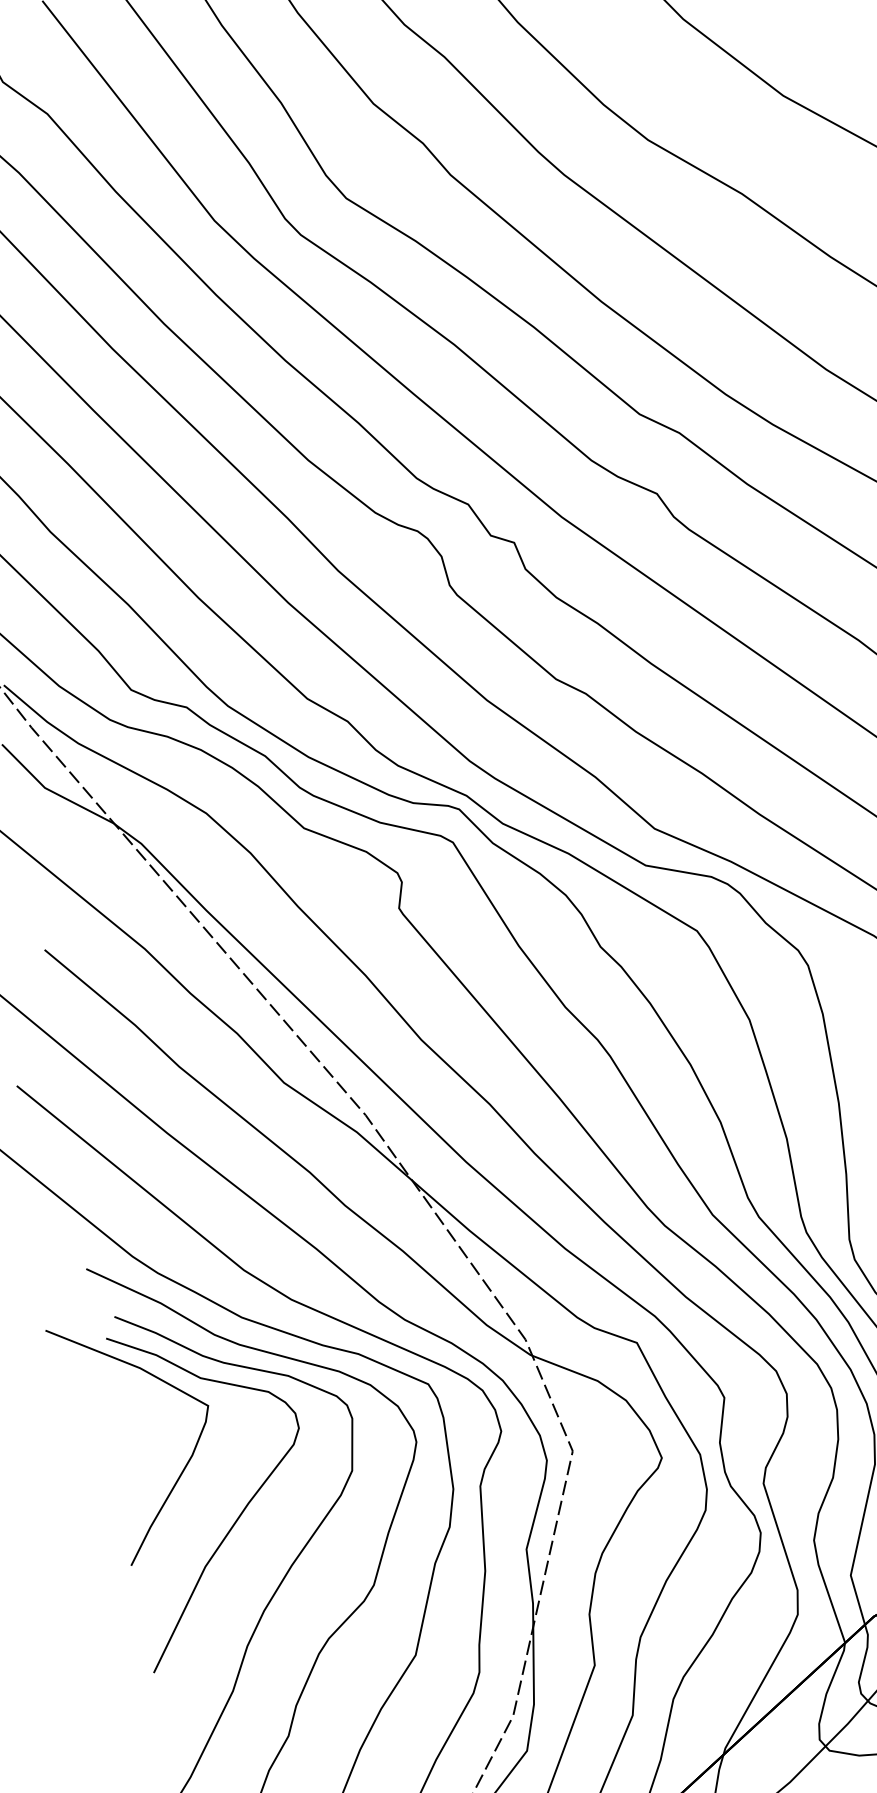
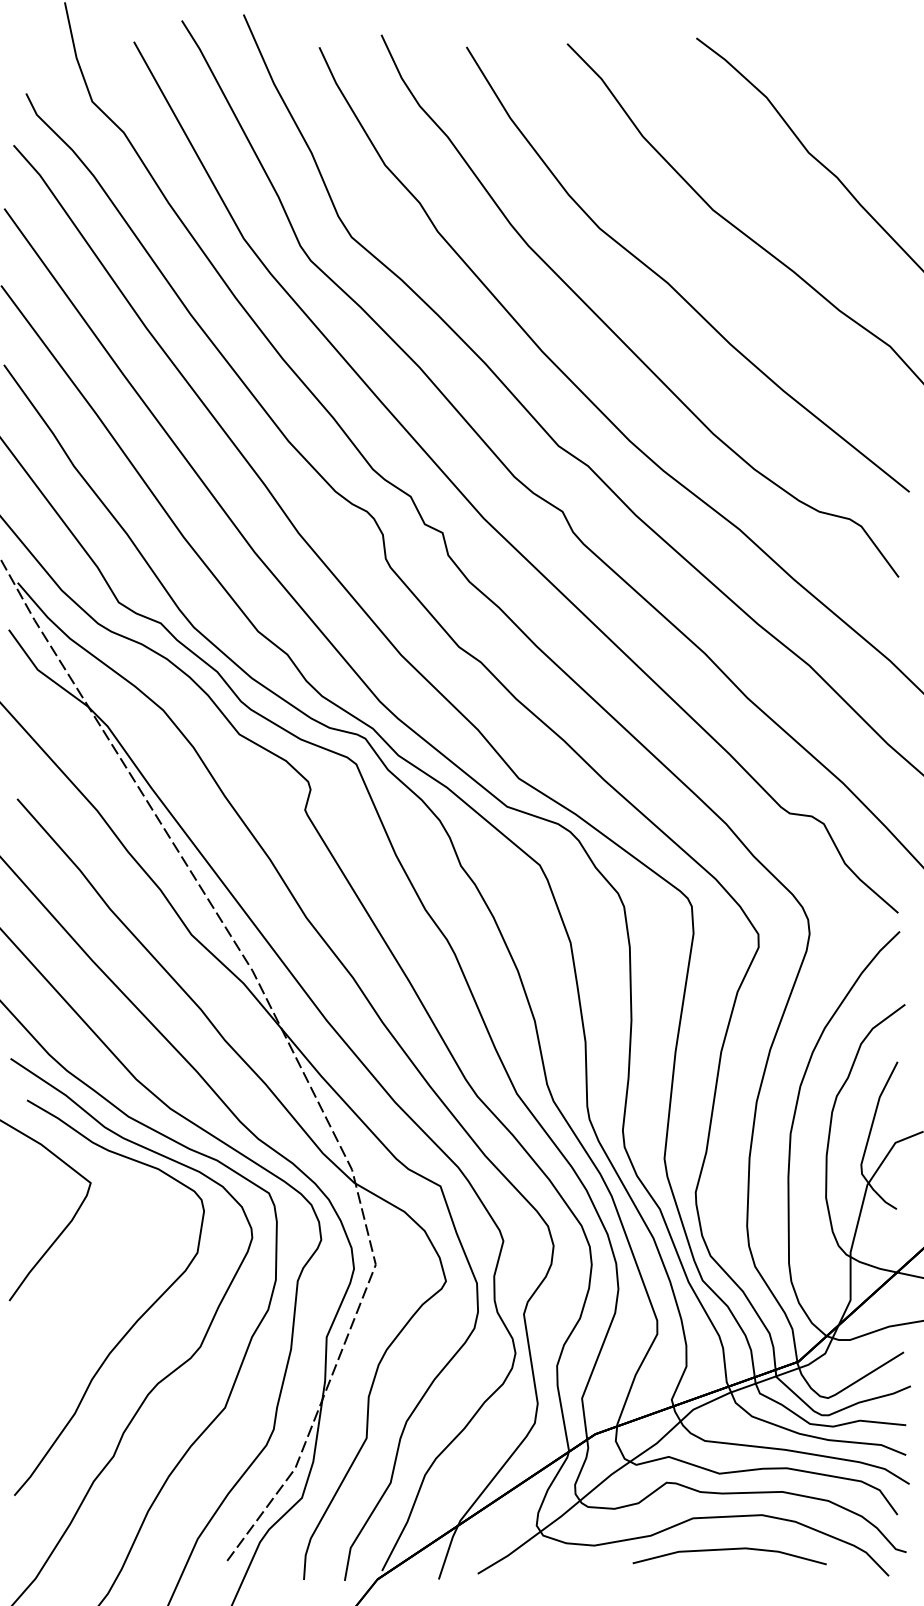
curve: (242, 1508) -> (105, 1269), removed

